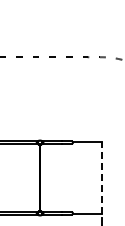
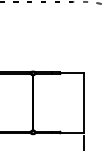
line: (101, 177) -> (84, 102), dashed -> solid

